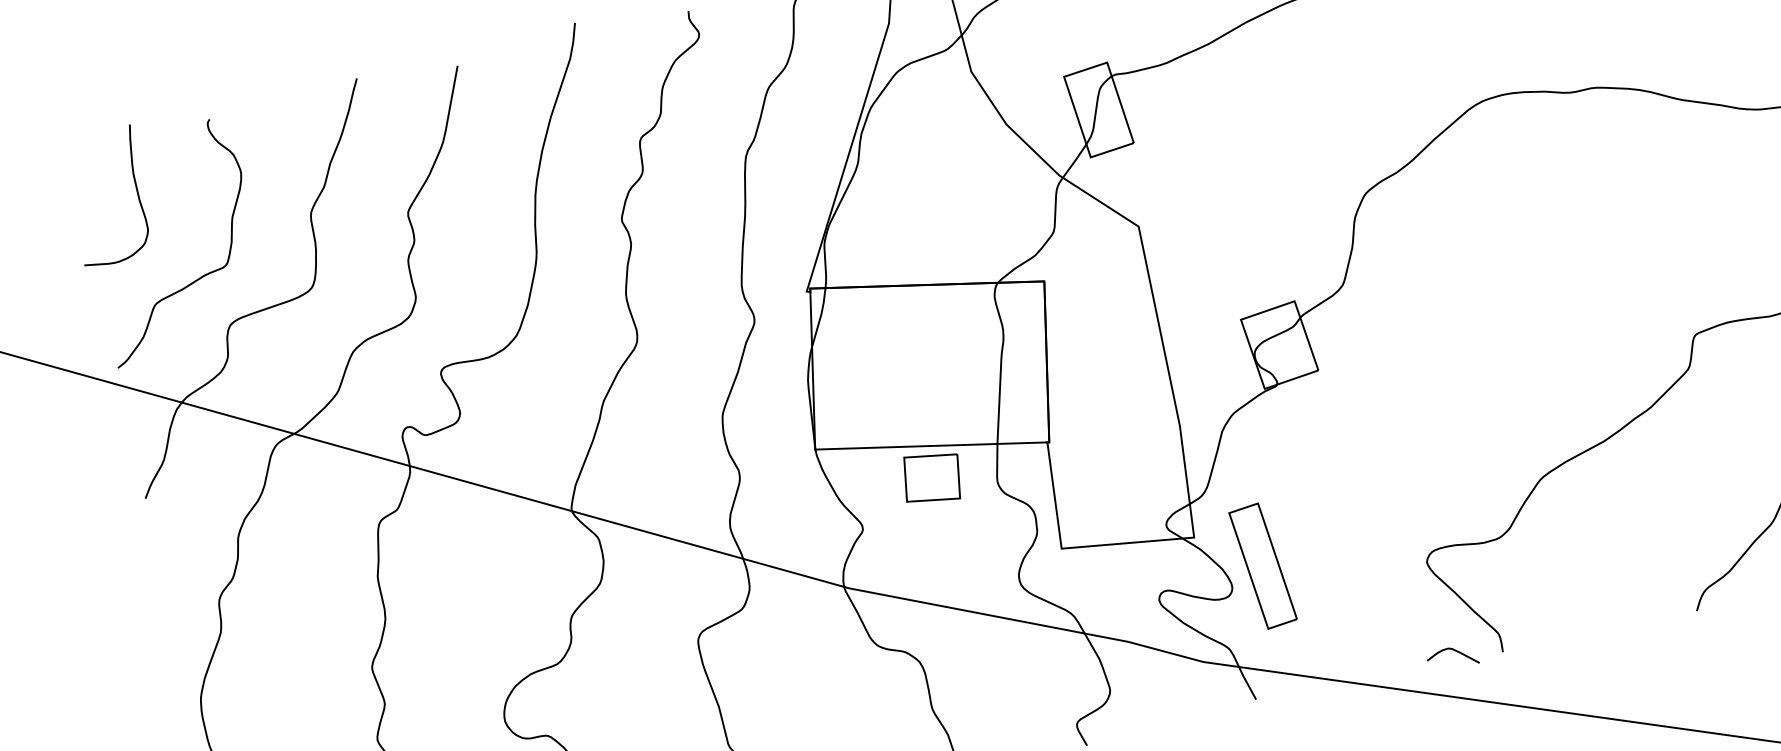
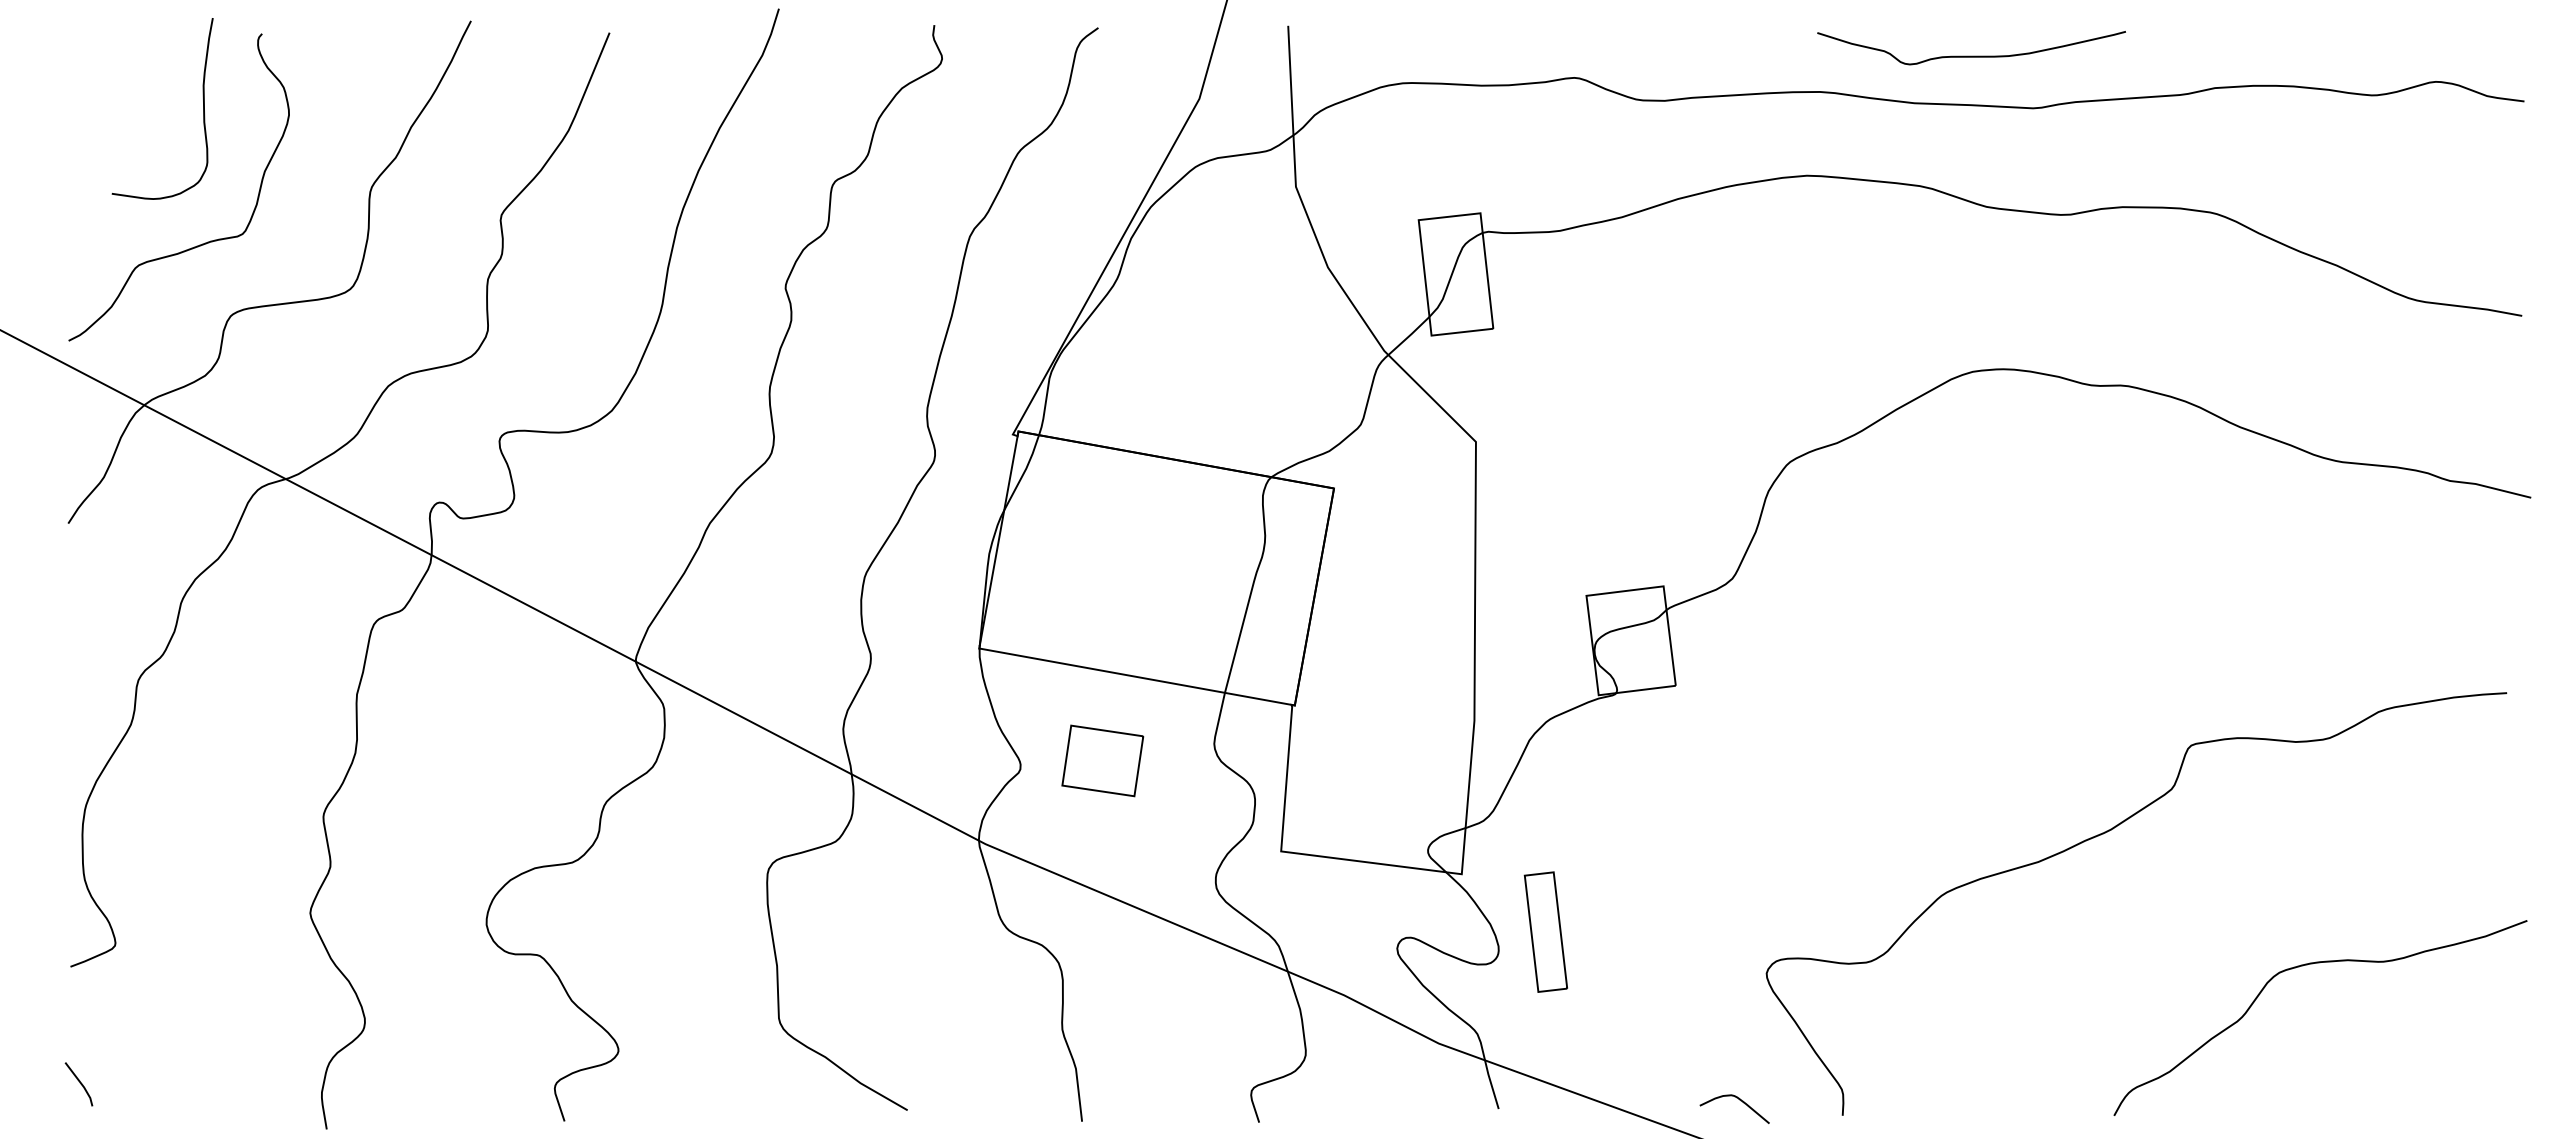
curve: (136, 190) -> (203, 108), moved
part: (931, 477) -> (1102, 760), moved
part: (1262, 565) -> (1545, 931), size x0.7
curve: (1454, 651) -> (1739, 1100), moved

